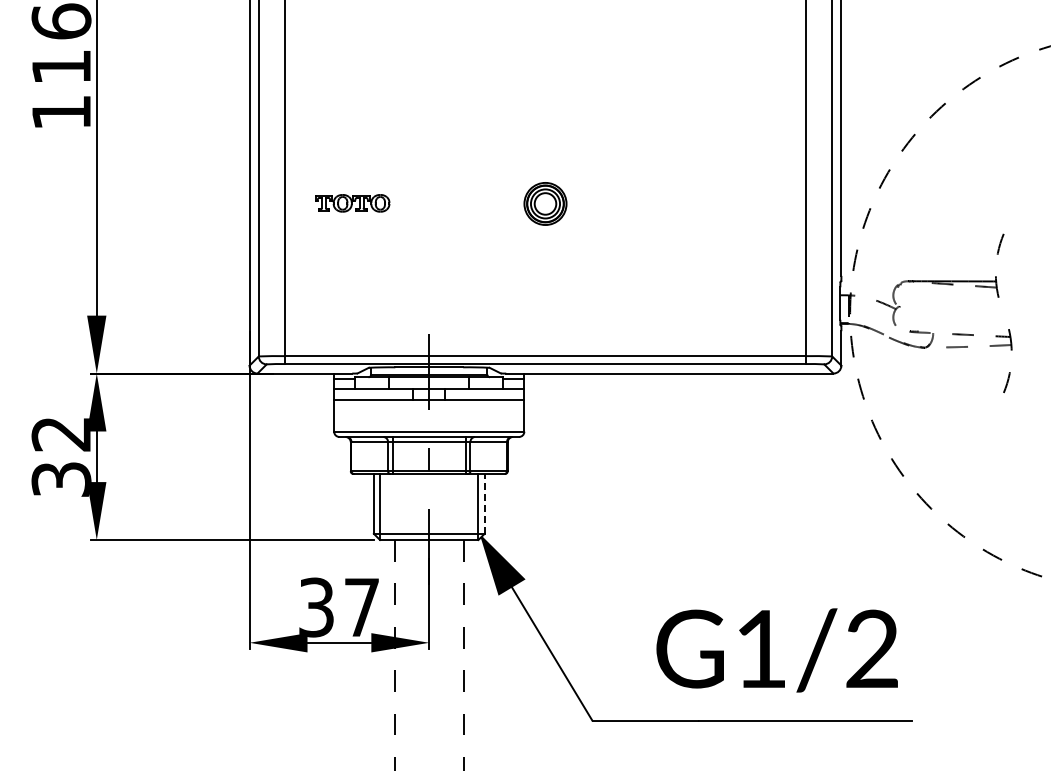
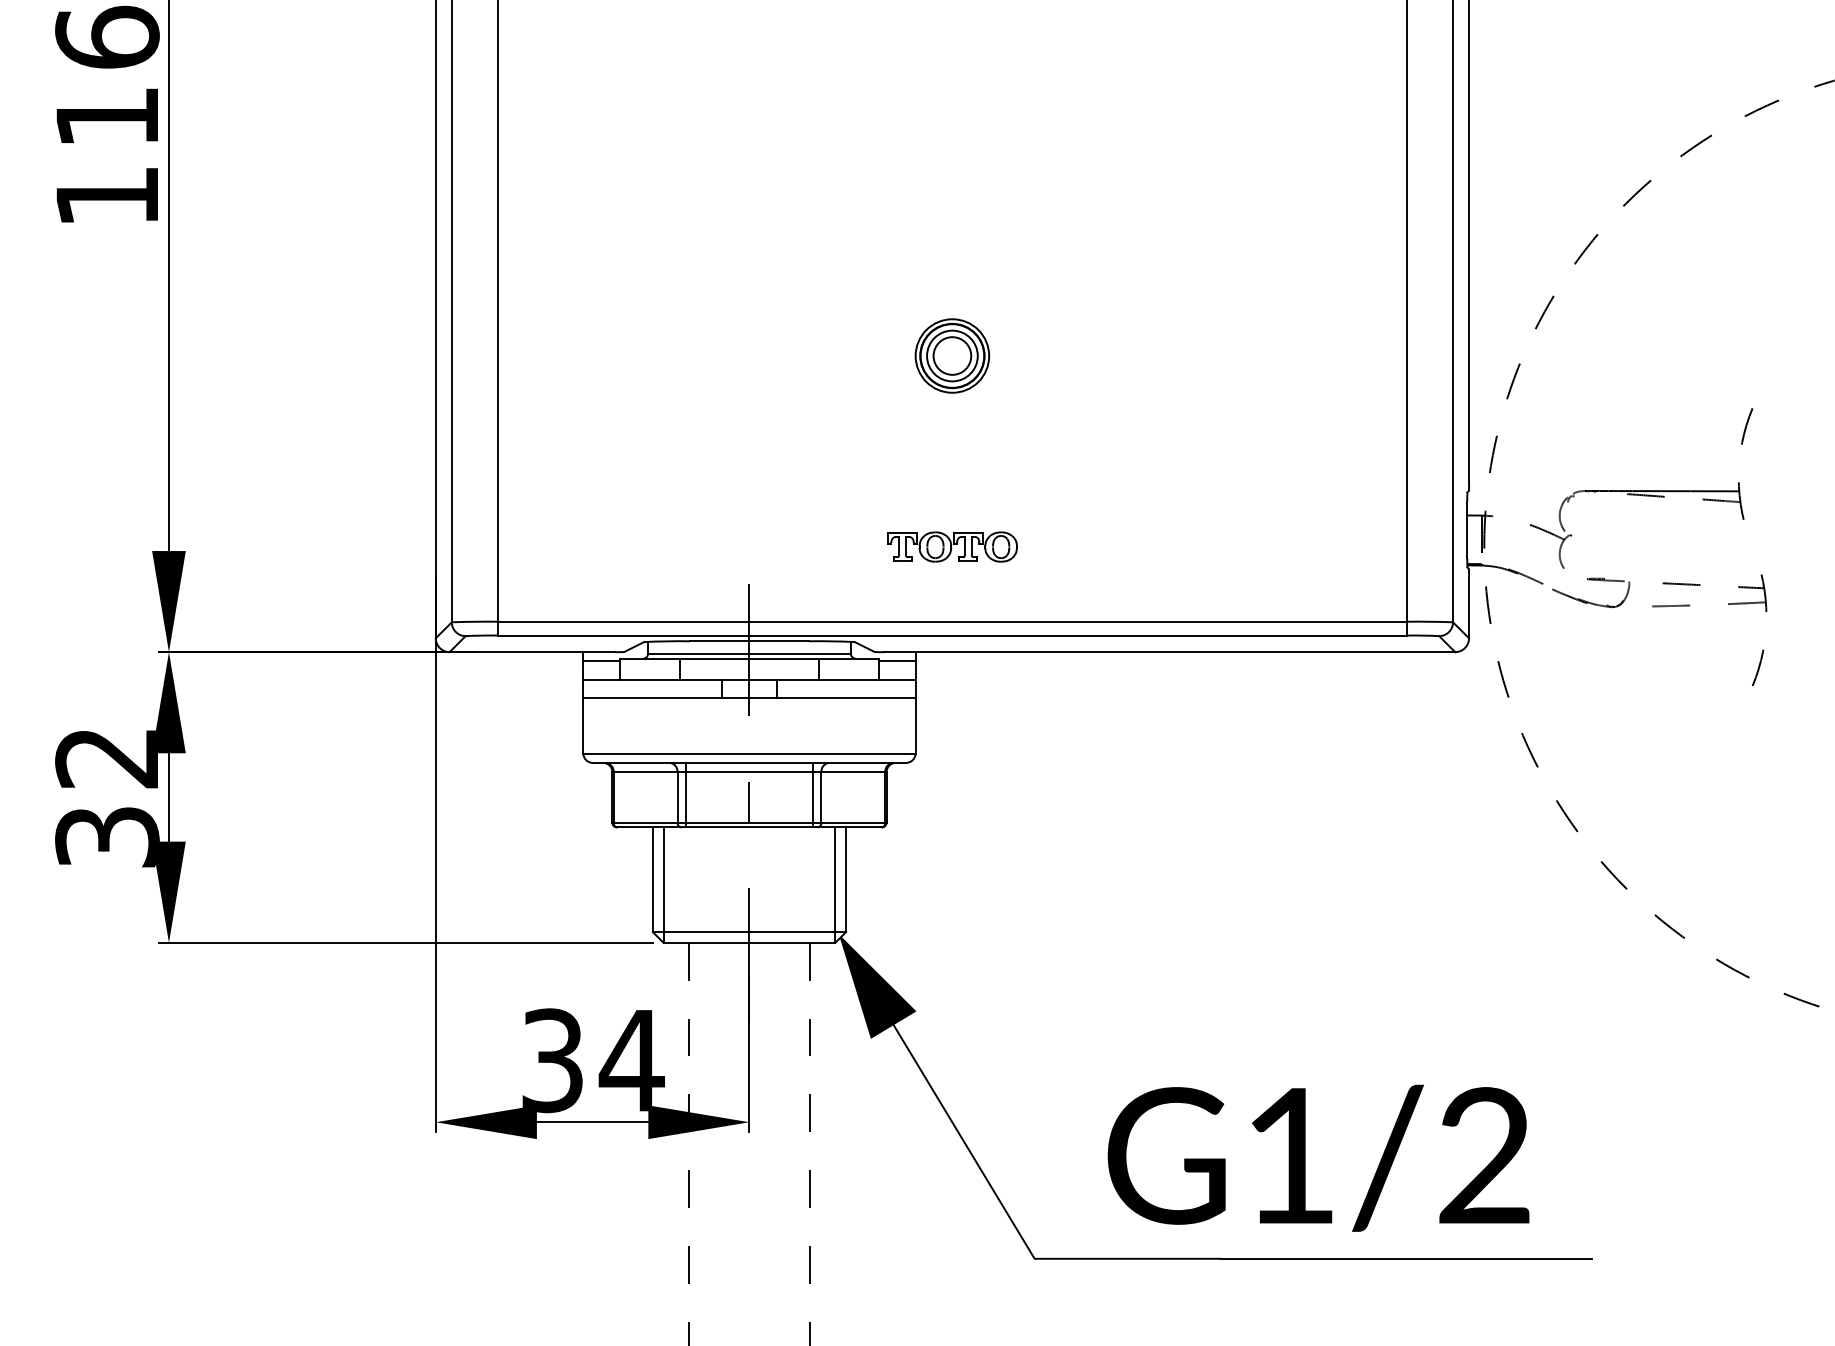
part: (352, 203) -> (952, 547), moved
line: (484, 503) -> (845, 879), dashed -> solid
text: (361, 607) -> (631, 1060), 37 -> 34
text: (776, 650) -> (1317, 1158), moved

